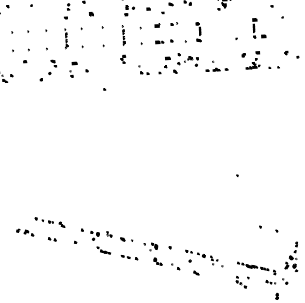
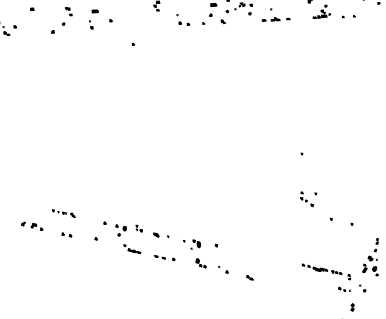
part: (49, 222) -> (63, 213), size x0.6
part: (204, 258) -> (260, 259), removed
part: (242, 282) -> (308, 199), moved

